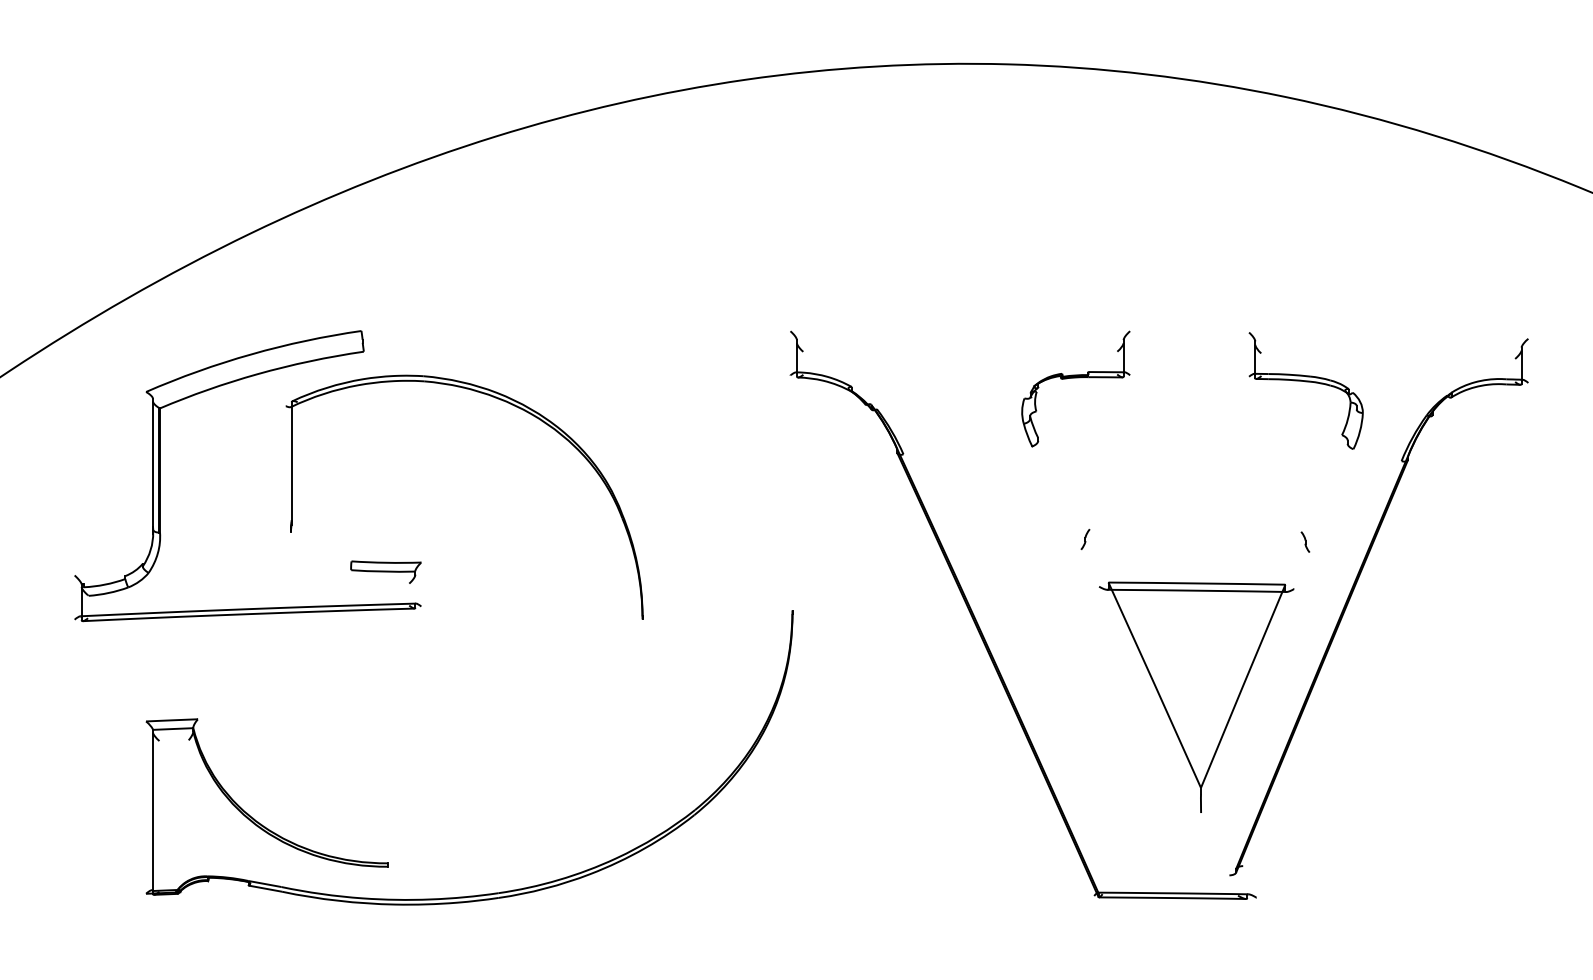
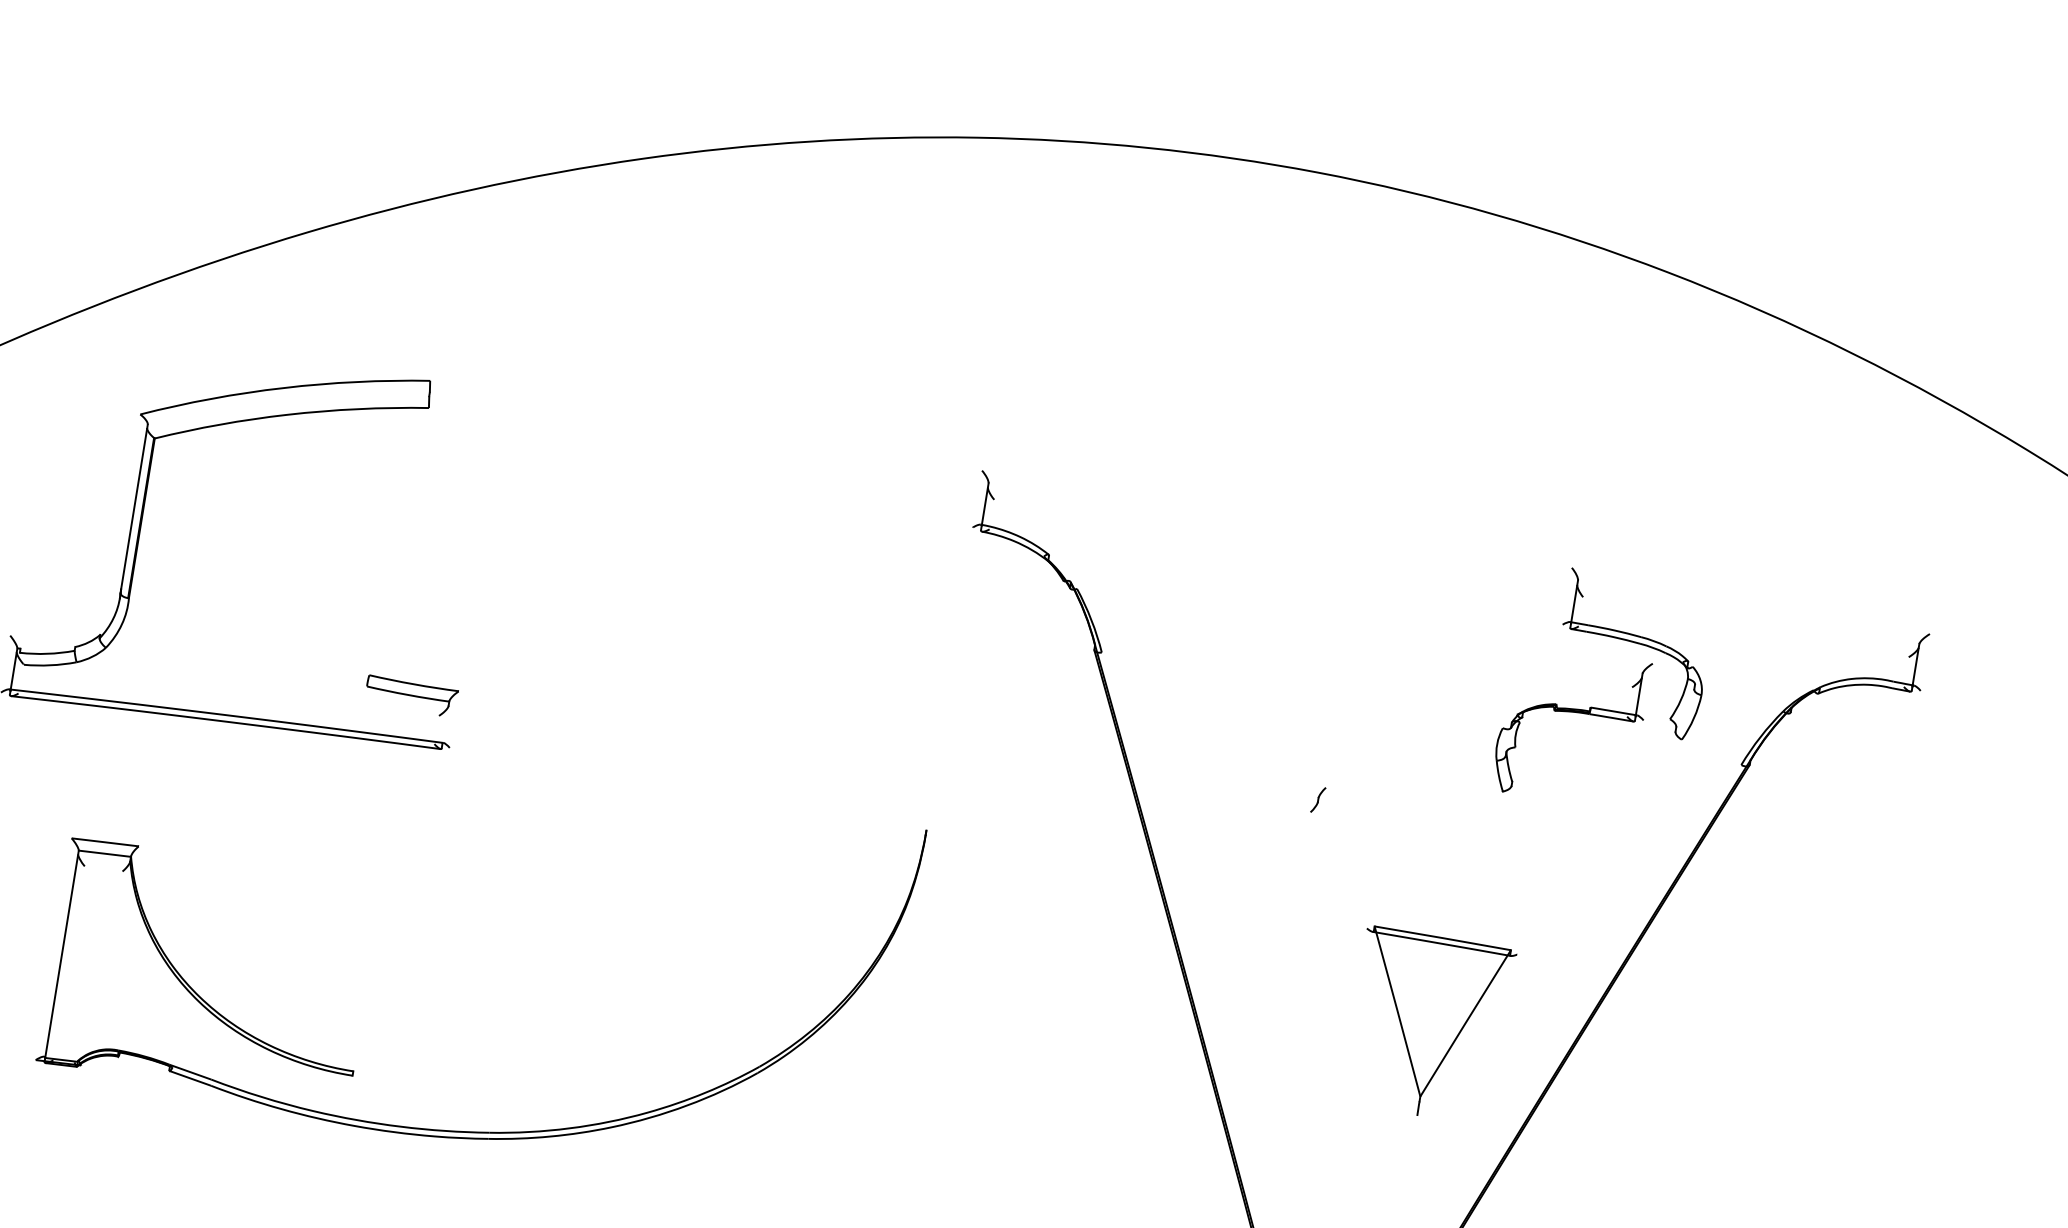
part: (1075, 378) -> (1572, 713), moved
part: (497, 399) -> (590, 497), removed
part: (1305, 541) -> (1600, 848), removed
part: (1196, 696) -> (1428, 1025), size x0.6

